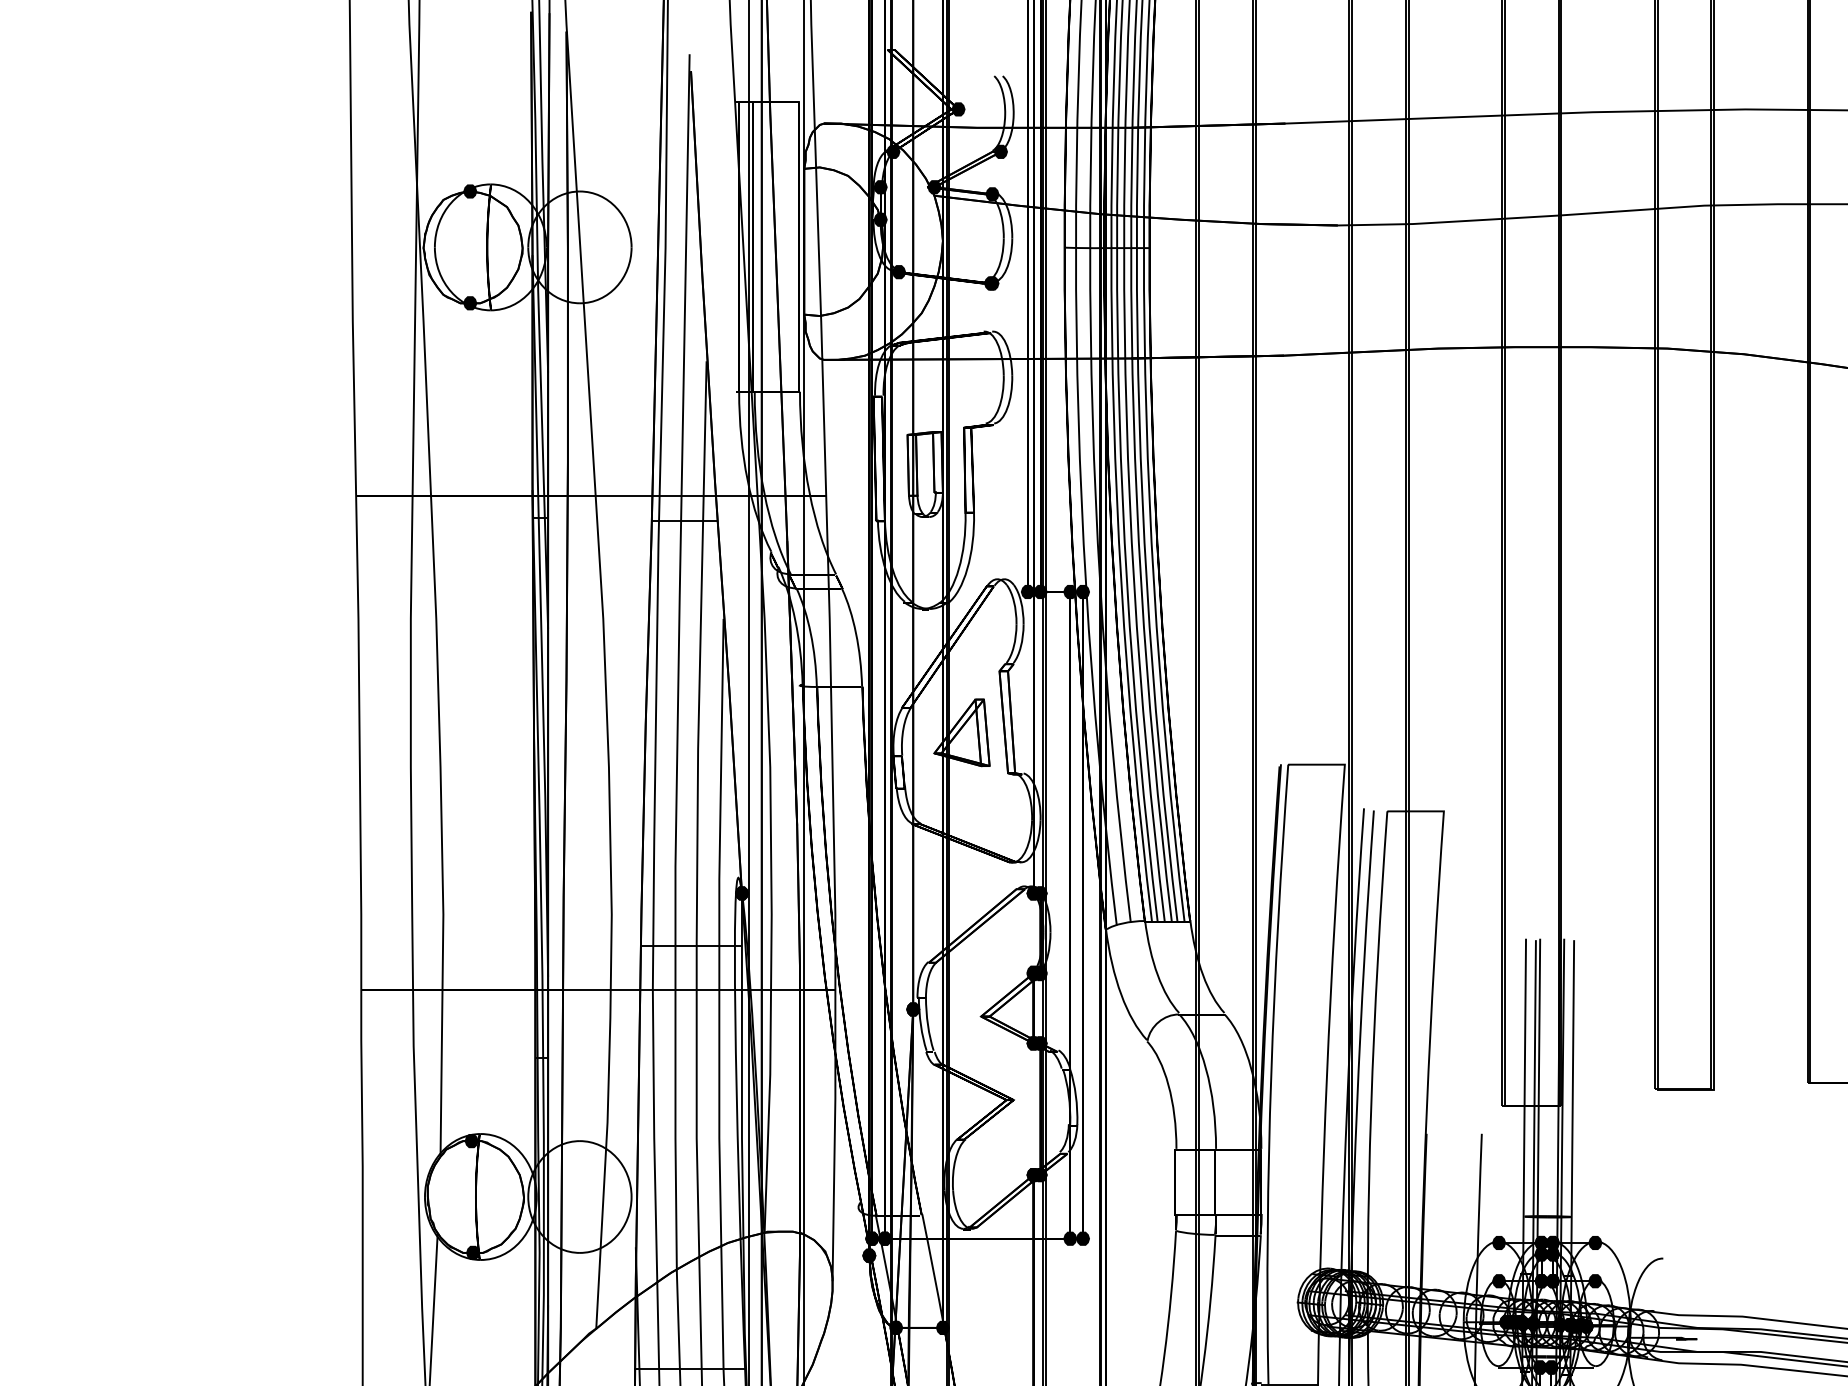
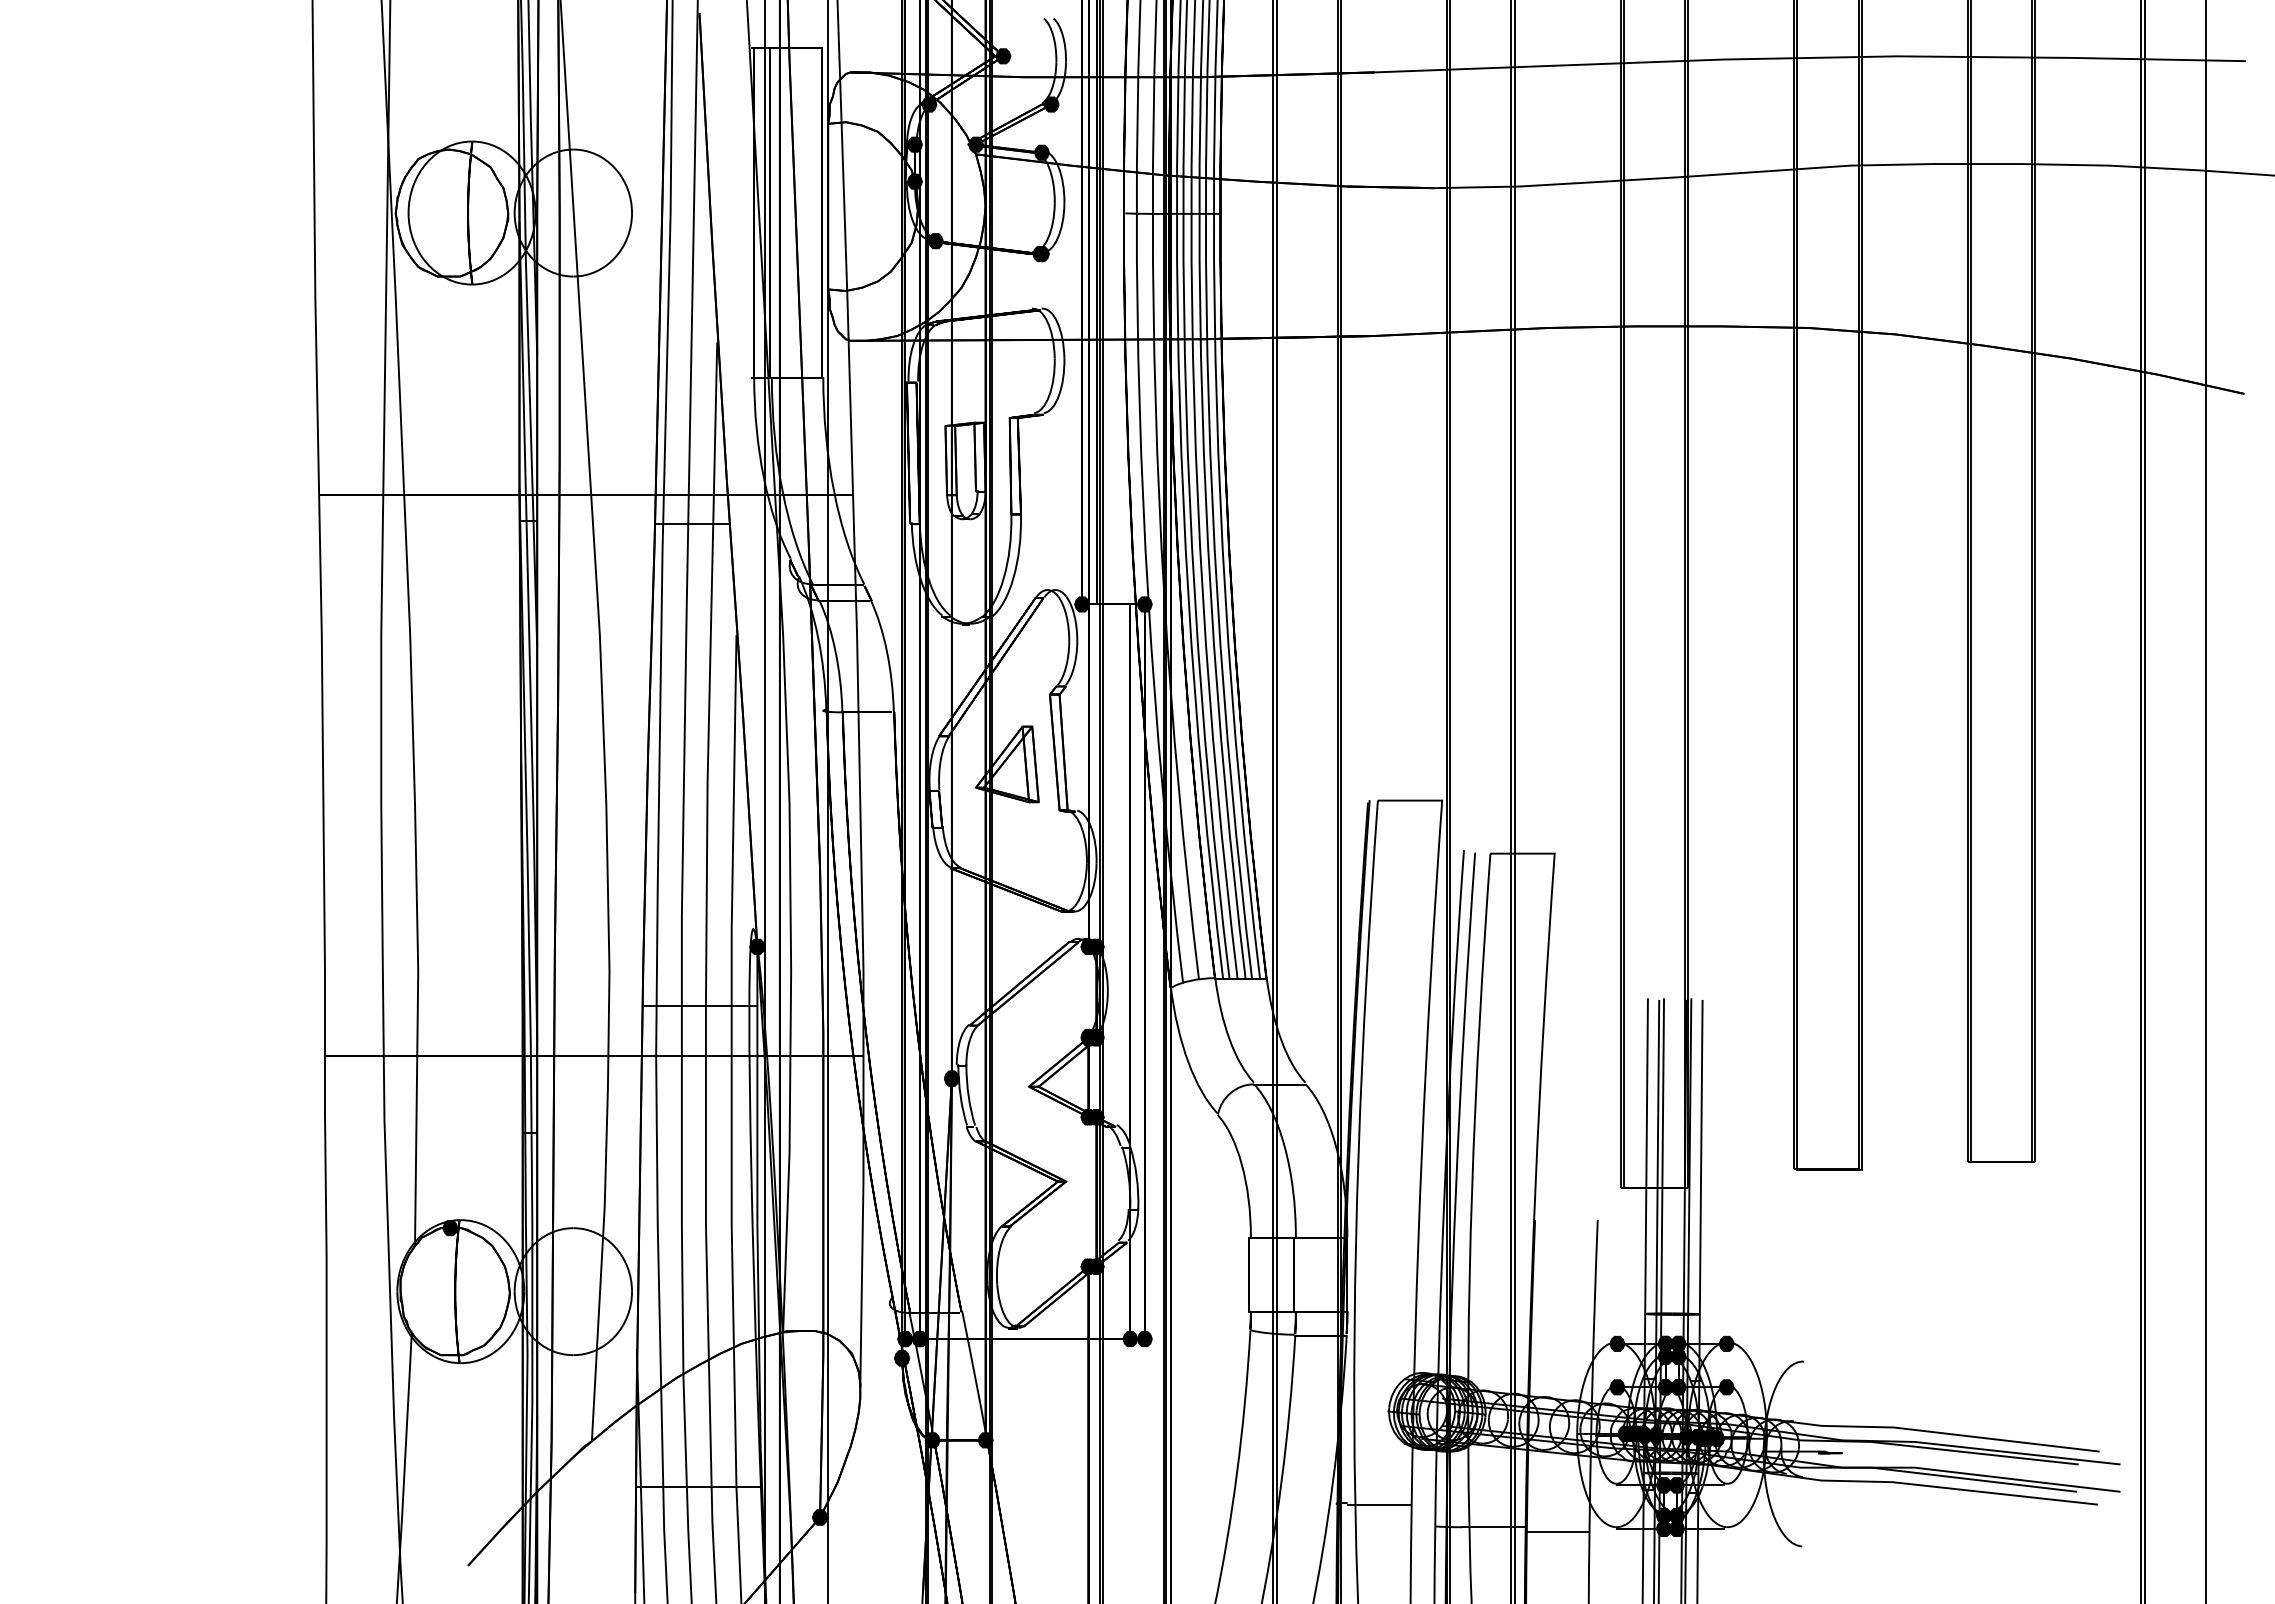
fill: (470, 191) -> (448, 149), removed
fill: (470, 303) -> (448, 276), removed
fill: (1040, 592) -> (1096, 604), removed
fill: (1070, 592) -> (1130, 604), removed
fill: (472, 1253) -> (451, 1355), removed

